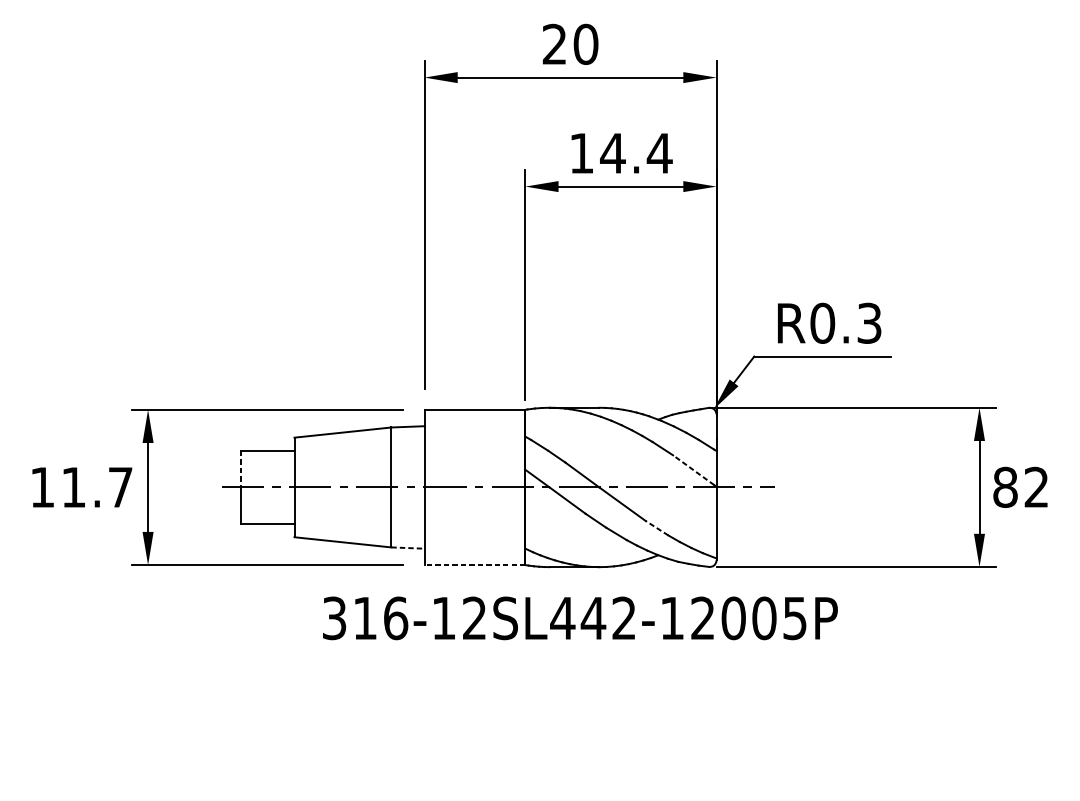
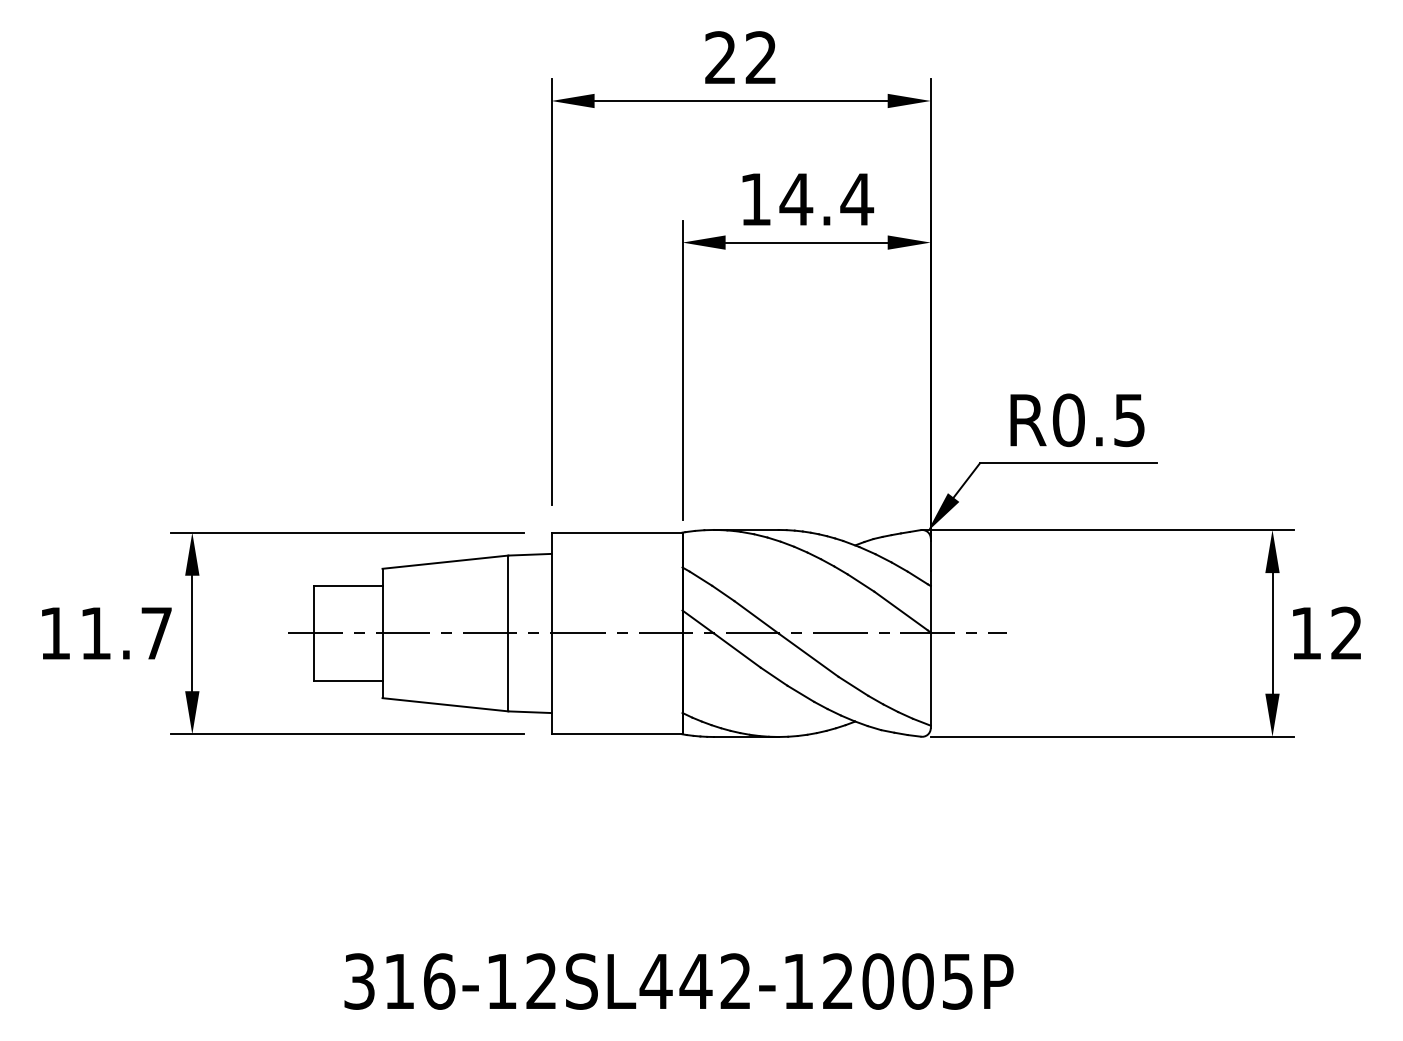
text: (586, 44) -> (761, 57), 20 -> 22
text: (869, 322) -> (1129, 419), R0.3 -> R0.5
line: (241, 469) -> (313, 609), dashed -> solid
line: (693, 470) -> (901, 611), dashed -> solid
text: (1005, 487) -> (1306, 633), 82 -> 12
line: (656, 528) -> (853, 686), dashed -> solid
line: (407, 548) -> (529, 712), dashed -> solid
line: (475, 565) -> (617, 734), dashed -> solid
text: (580, 618) -> (678, 981), moved

